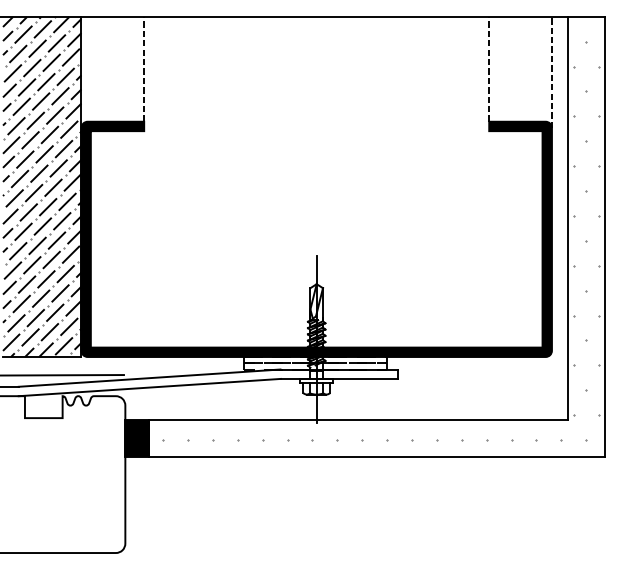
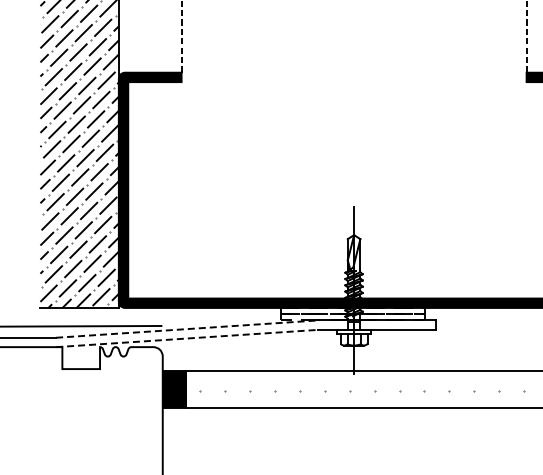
line: (150, 378) -> (187, 329), solid -> dashed
line: (150, 387) -> (187, 338), solid -> dashed

